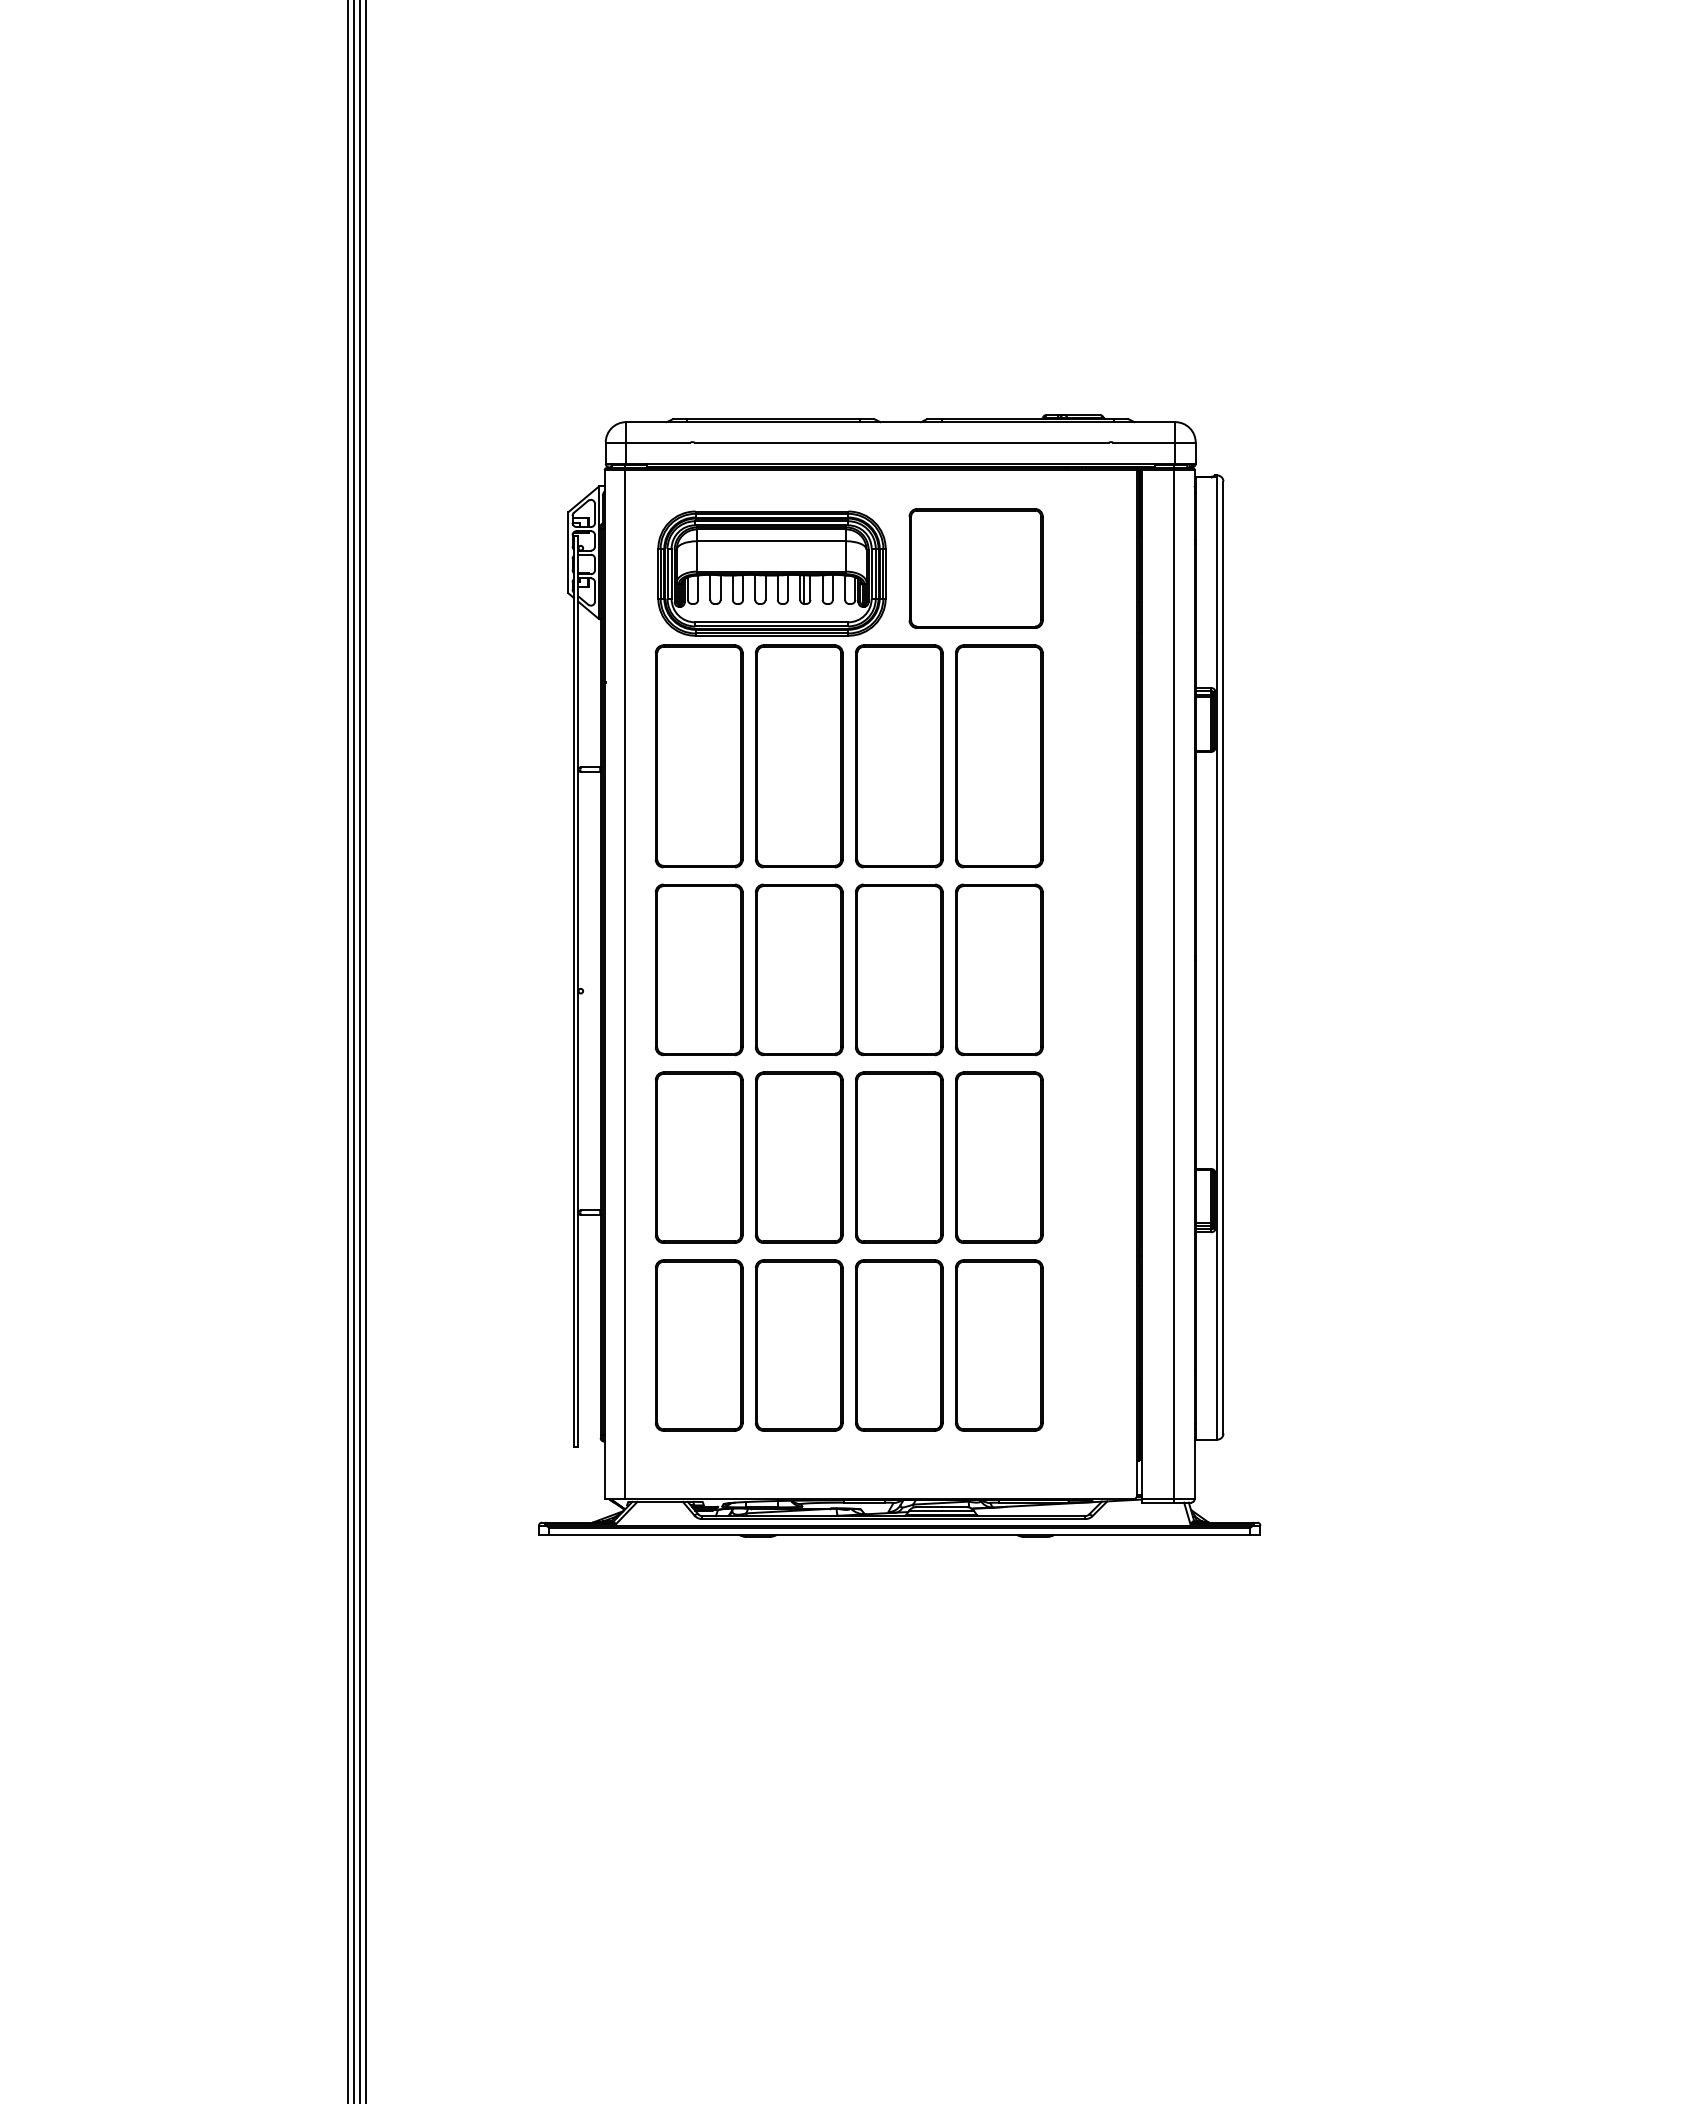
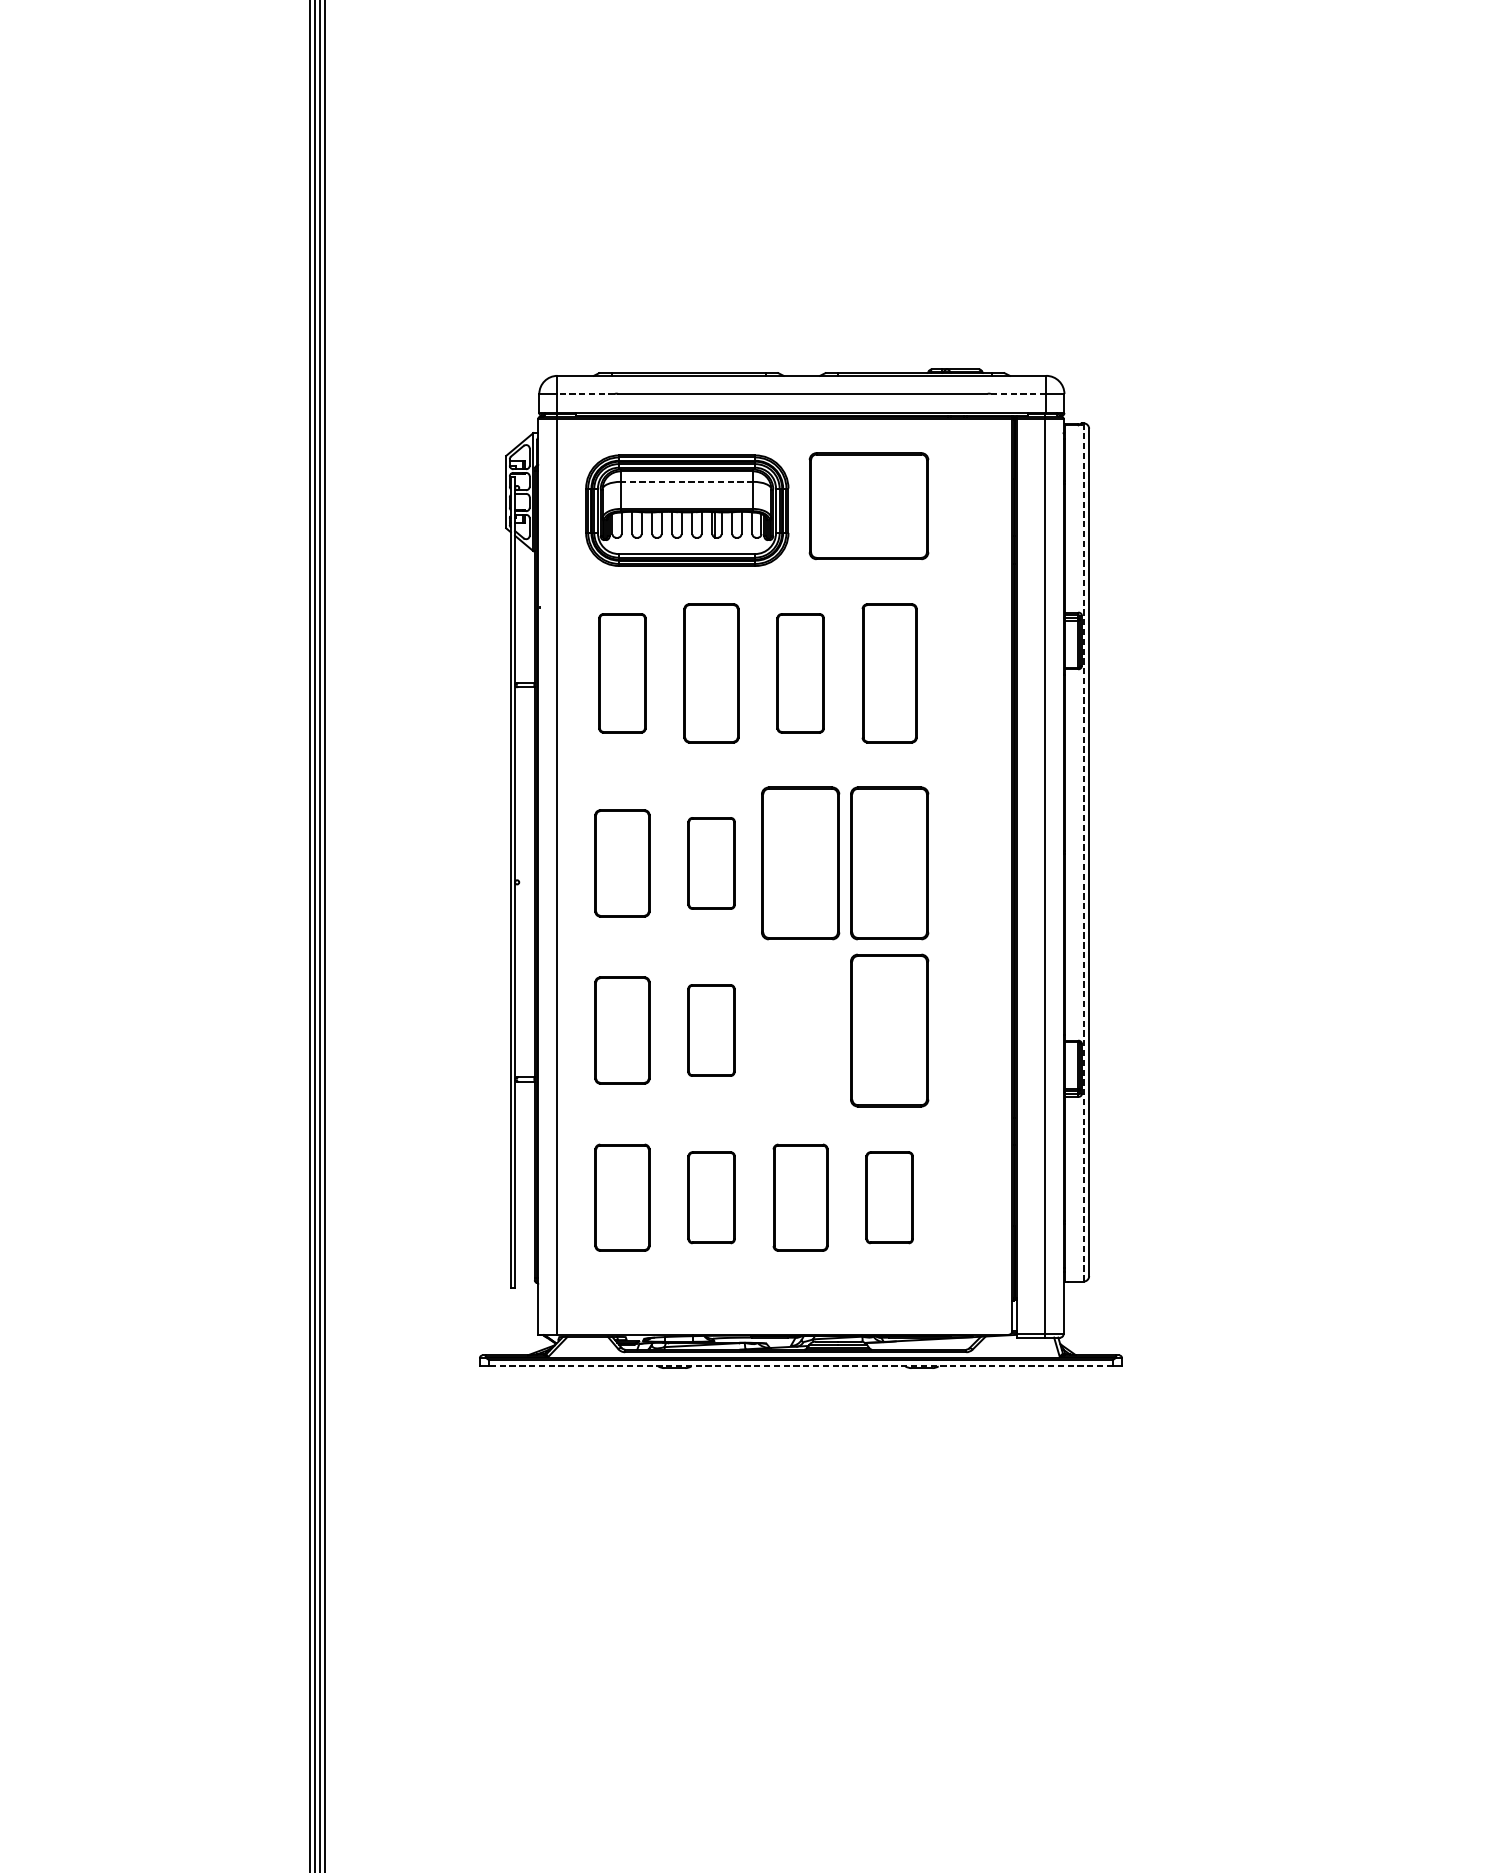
line: (657, 442) -> (585, 393), solid -> dashed
line: (1143, 442) -> (1017, 393), solid -> dashed
line: (771, 541) -> (686, 482), solid -> dashed
part: (698, 756) -> (621, 673), size x0.6
part: (798, 756) -> (710, 673), size x0.7
part: (899, 756) -> (800, 673), size x0.6
part: (999, 756) -> (889, 673), size x0.7
line: (1217, 958) -> (1083, 853), solid -> dashed
part: (698, 969) -> (621, 863), size x0.7
part: (799, 969) -> (711, 863), size x0.6
part: (698, 1157) -> (621, 1030), size x0.7
part: (798, 1157) -> (710, 1030), size x0.6
part: (899, 1157) -> (800, 1030), removed
part: (698, 1345) -> (621, 1197), size x0.7
part: (799, 1345) -> (711, 1197), size x0.6
part: (899, 1345) -> (800, 1197), size x0.7
part: (999, 1345) -> (889, 1197), size x0.6
line: (899, 1534) -> (800, 1365), solid -> dashed

